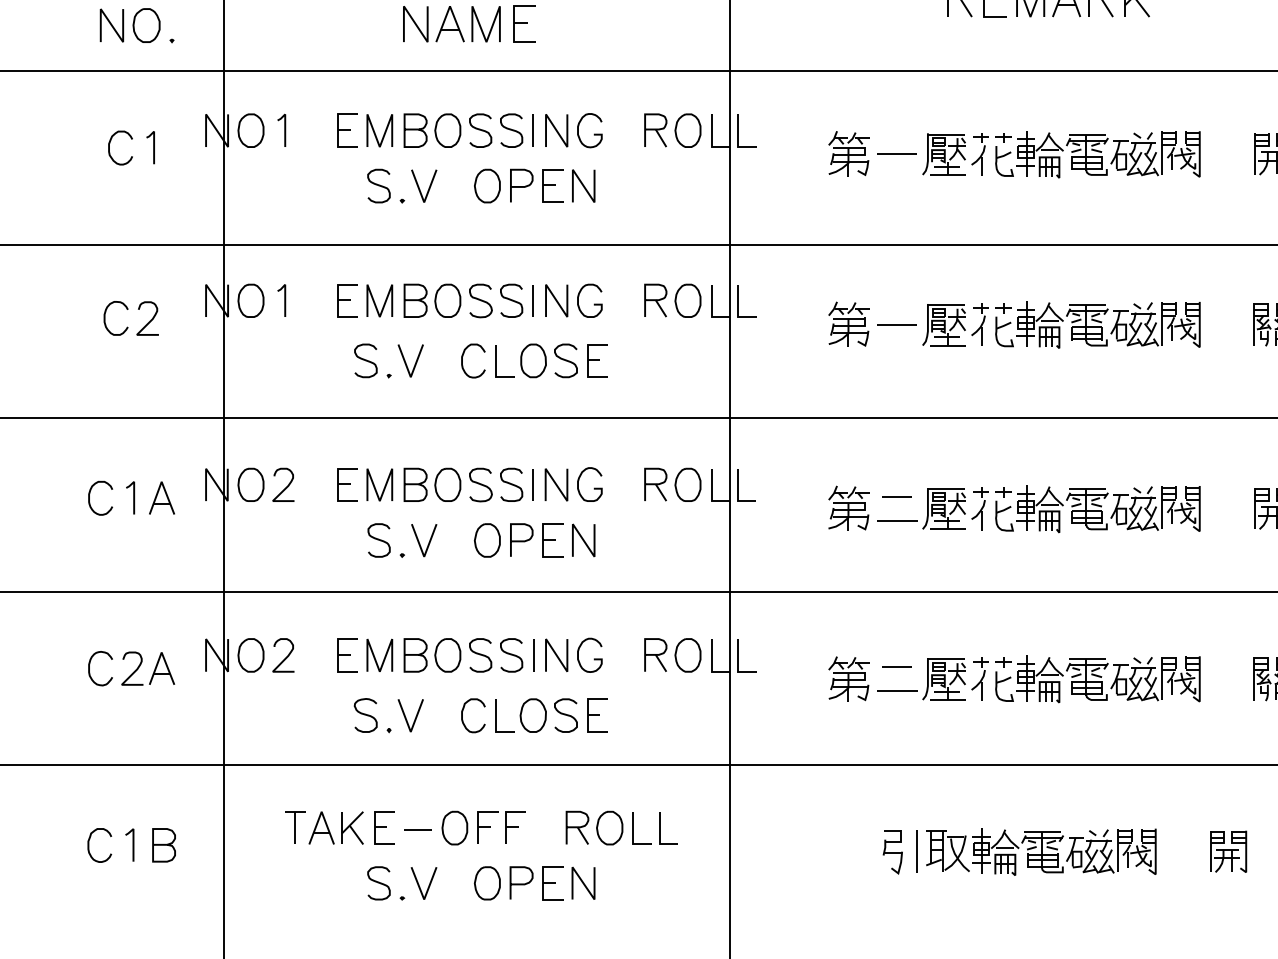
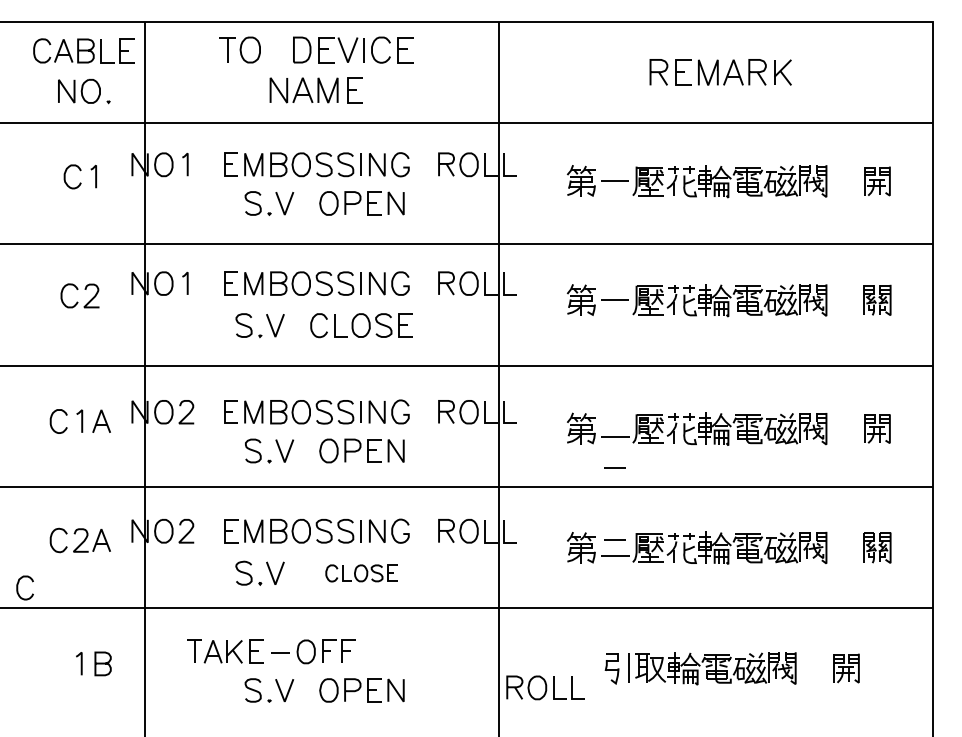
line: (896, 495) -> (614, 467), moved
part: (534, 715) -> (361, 573), size x0.7
part: (621, 827) -> (545, 687), moved
curve: (90, 844) -> (18, 587), moved

